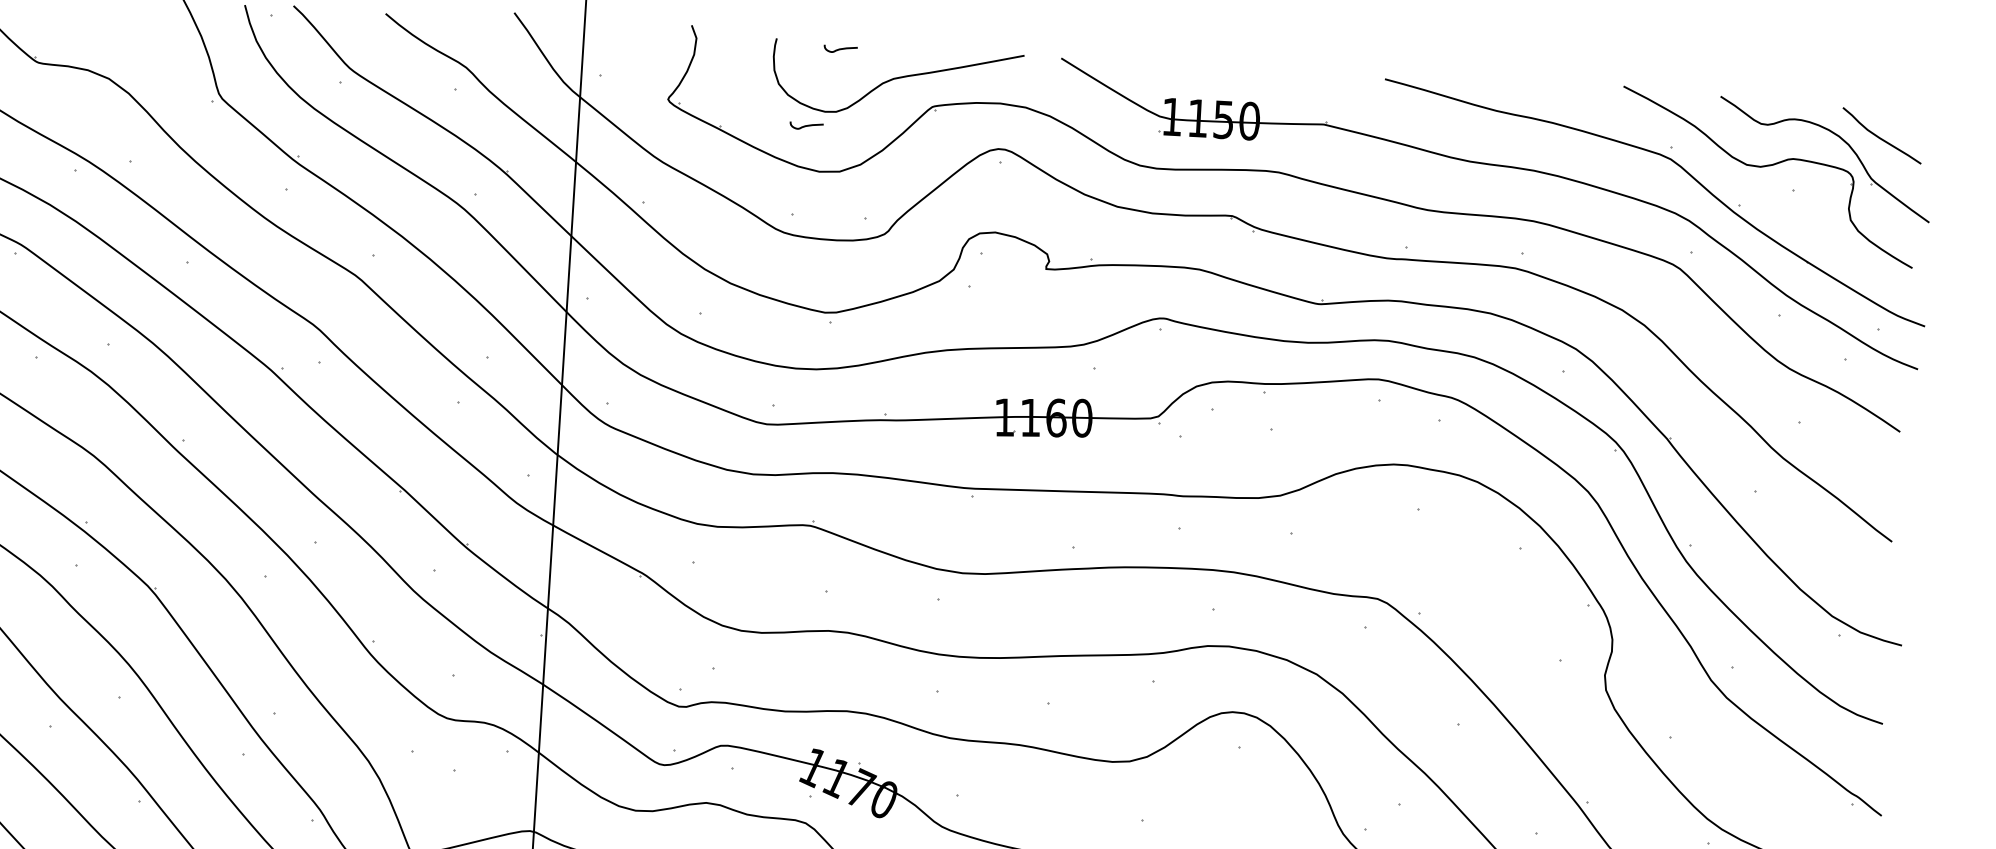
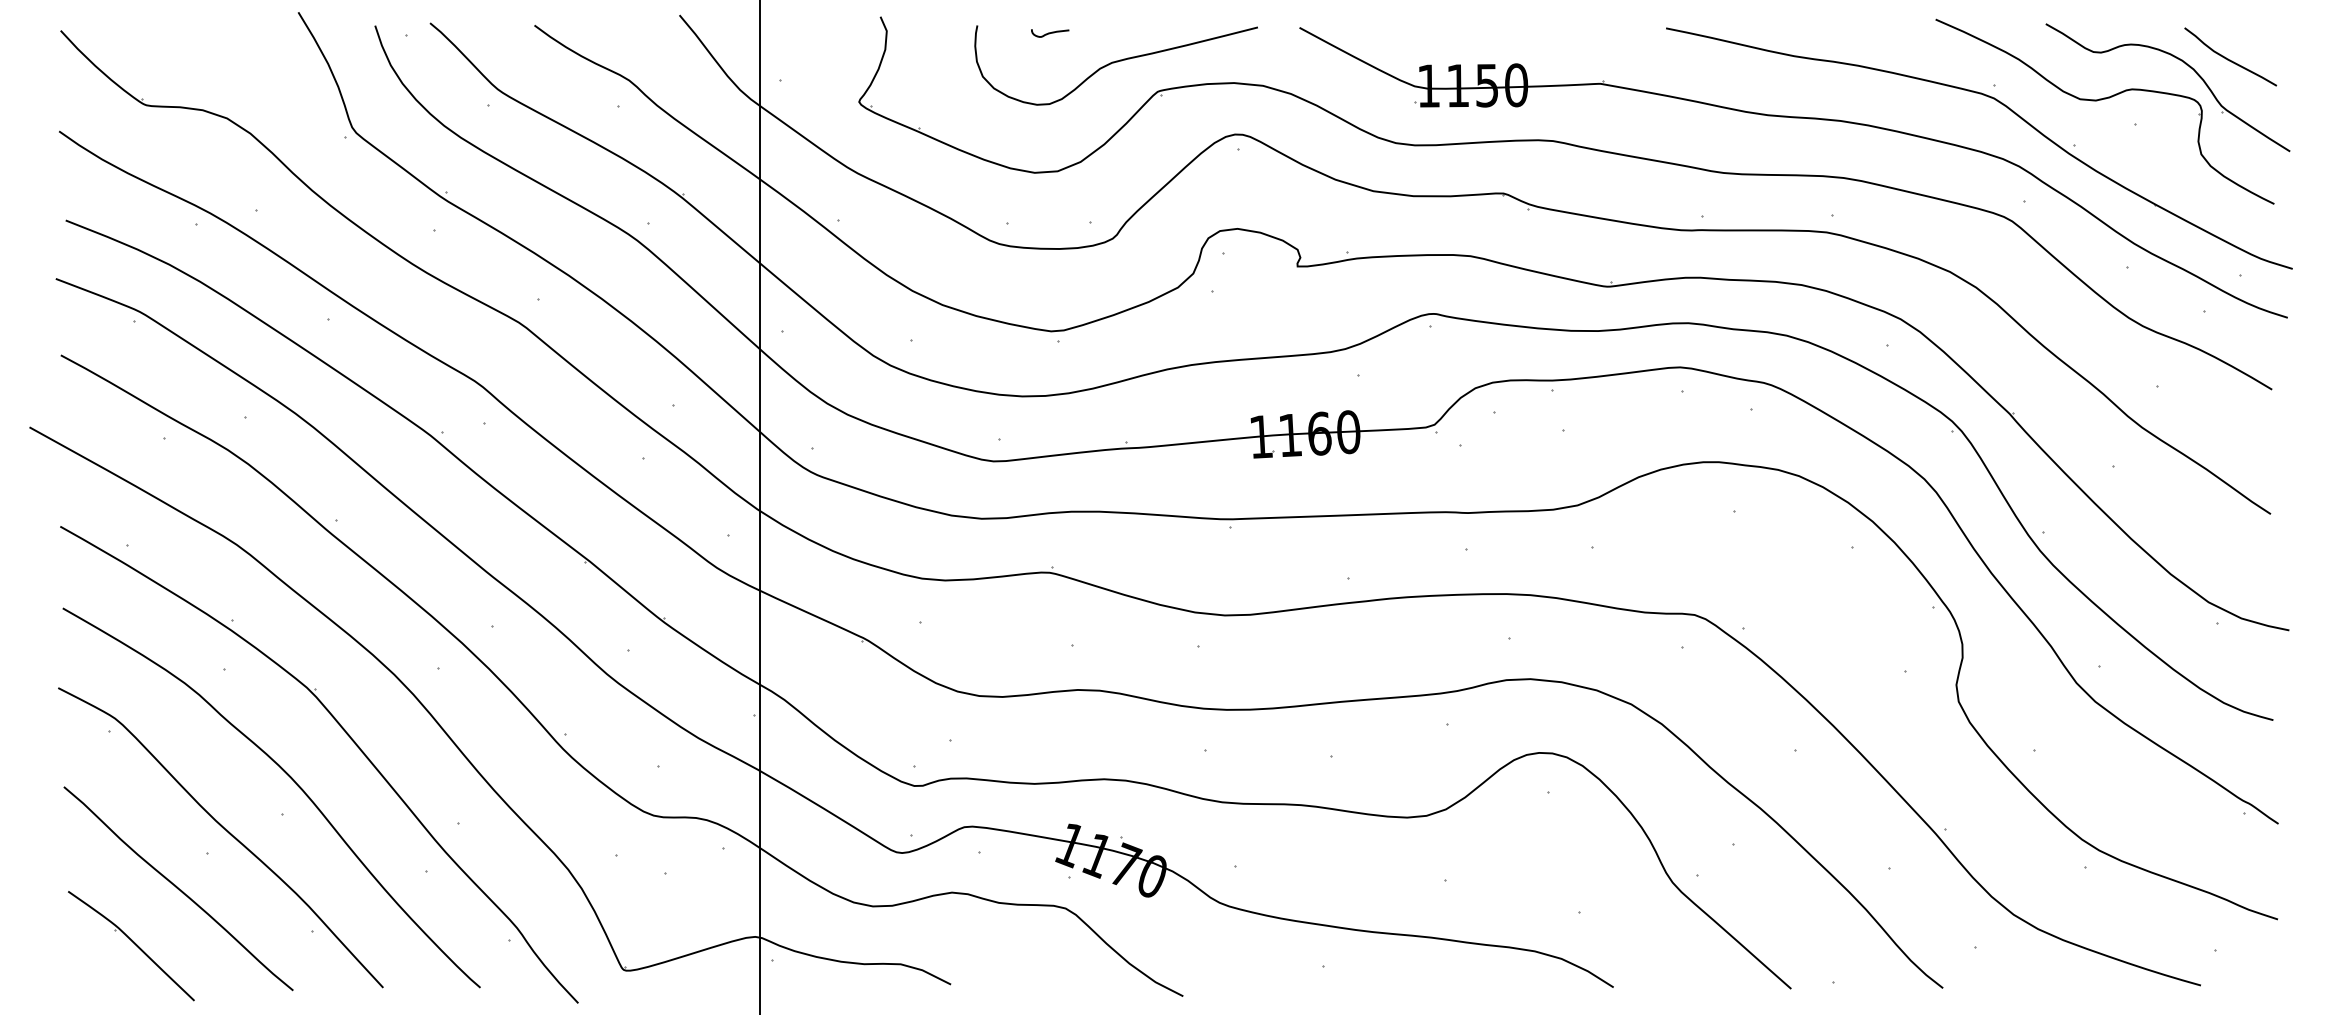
curve: (806, 126) -> (1017, 122), removed

